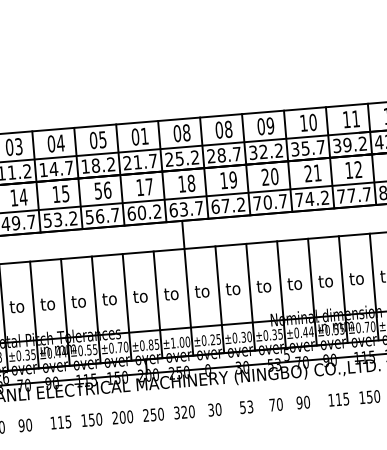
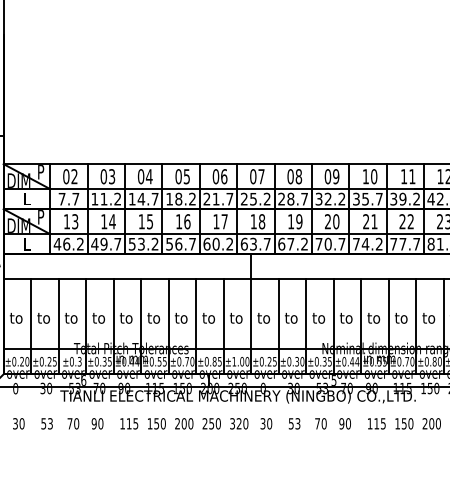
text: (186, 132) -> (261, 176), 08 -> 07
text: (145, 136) -> (224, 176), 01 -> 06
text: (349, 170) -> (402, 221), 12 -> 22
text: (98, 190) -> (179, 221), 56 -> 16

